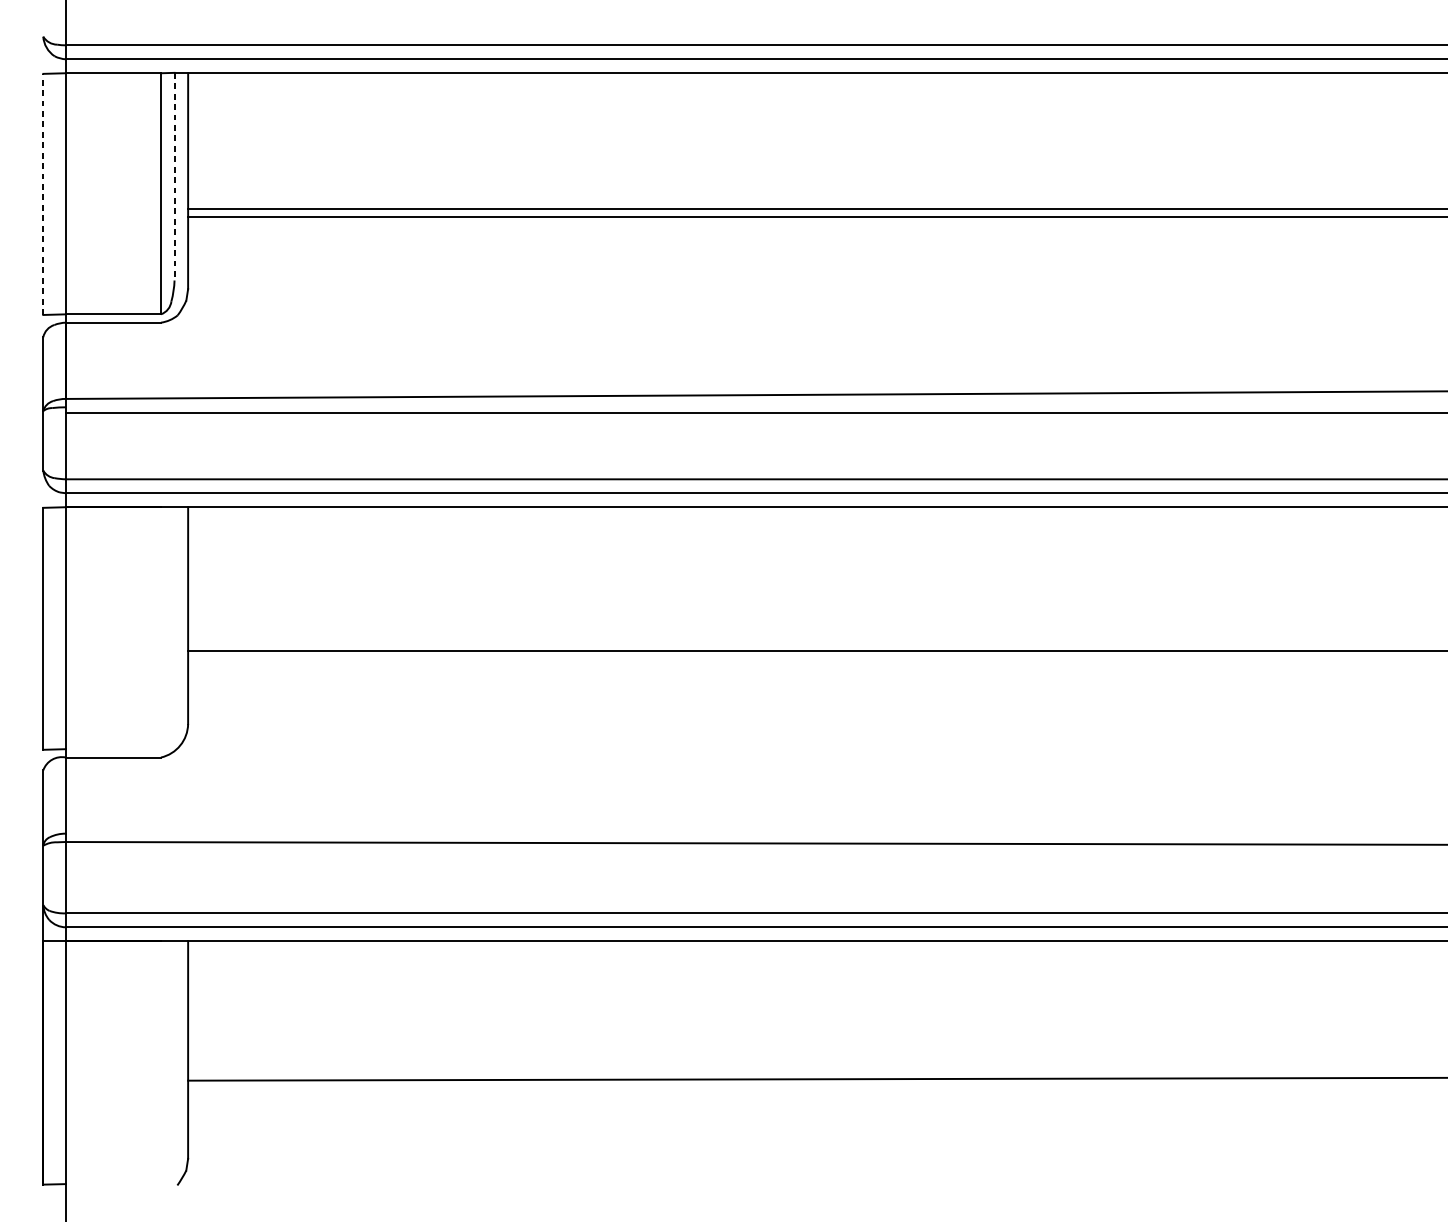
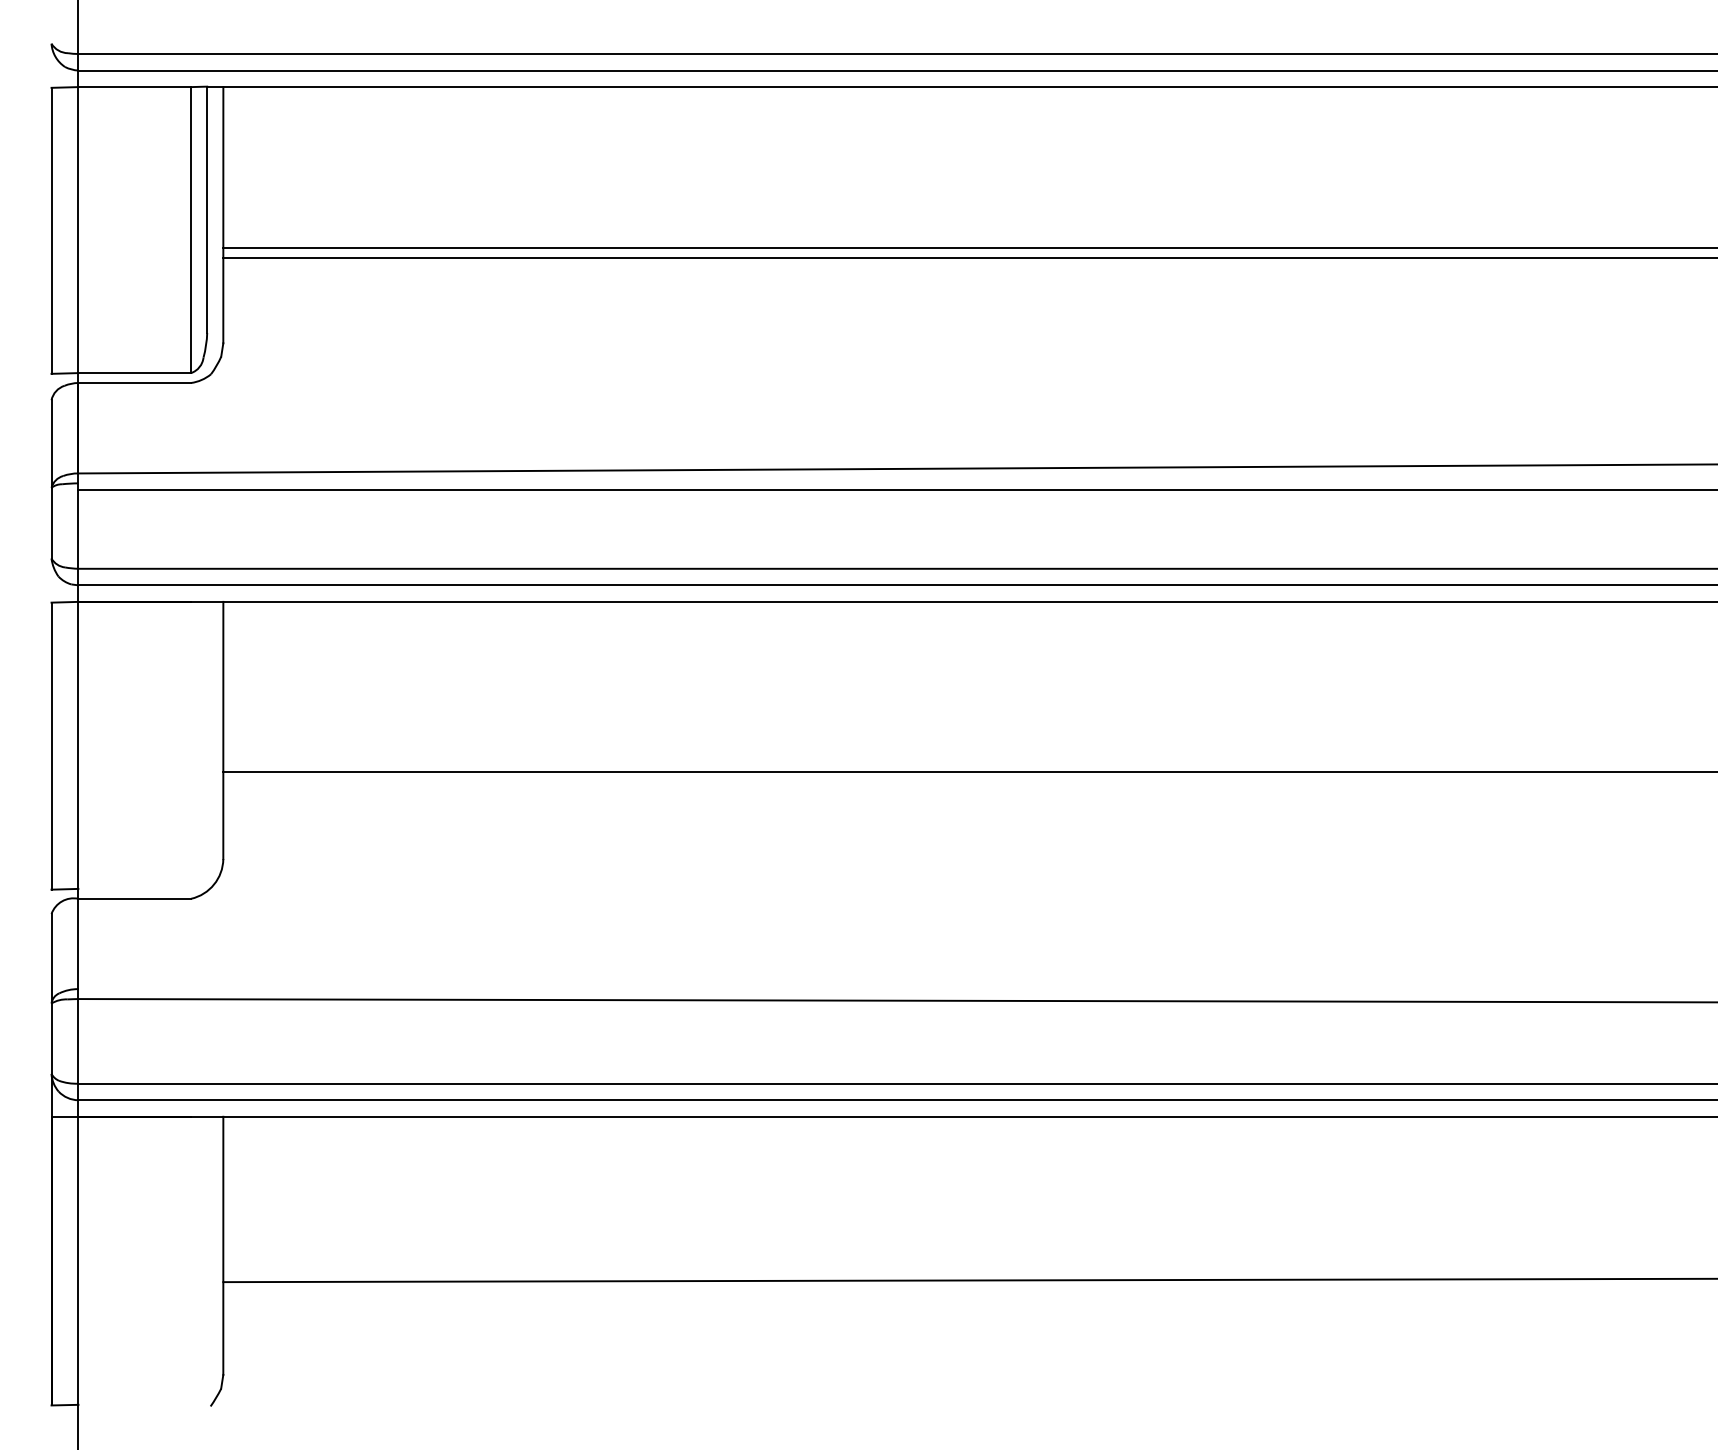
line: (174, 177) -> (207, 210), dashed -> solid
line: (43, 194) -> (51, 230), dashed -> solid

